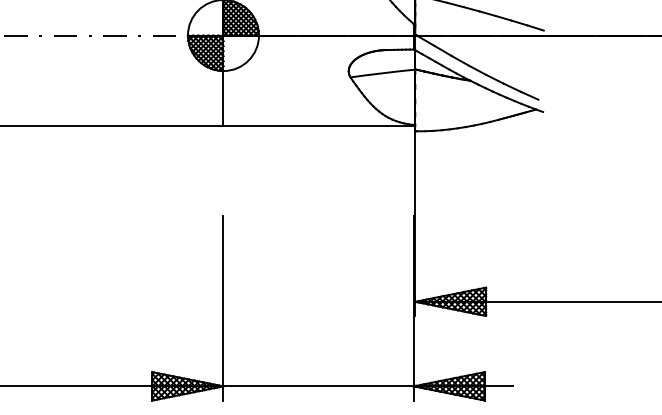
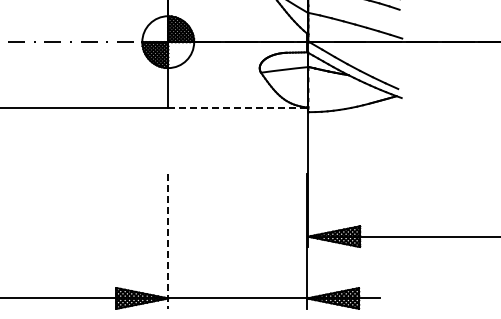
line: (319, 126) -> (238, 108), solid -> dashed
line: (223, 308) -> (168, 241), solid -> dashed

